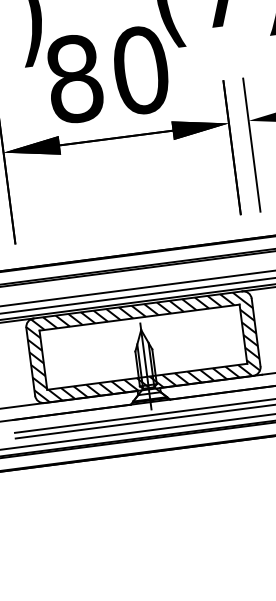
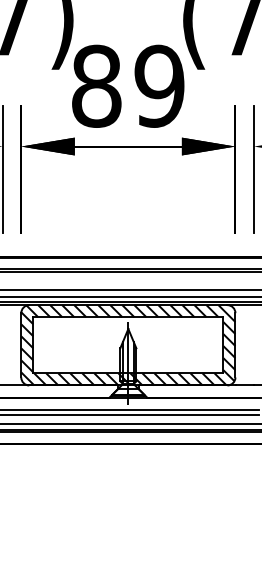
text: (140, 69) -> (159, 85), 80 -> 89

